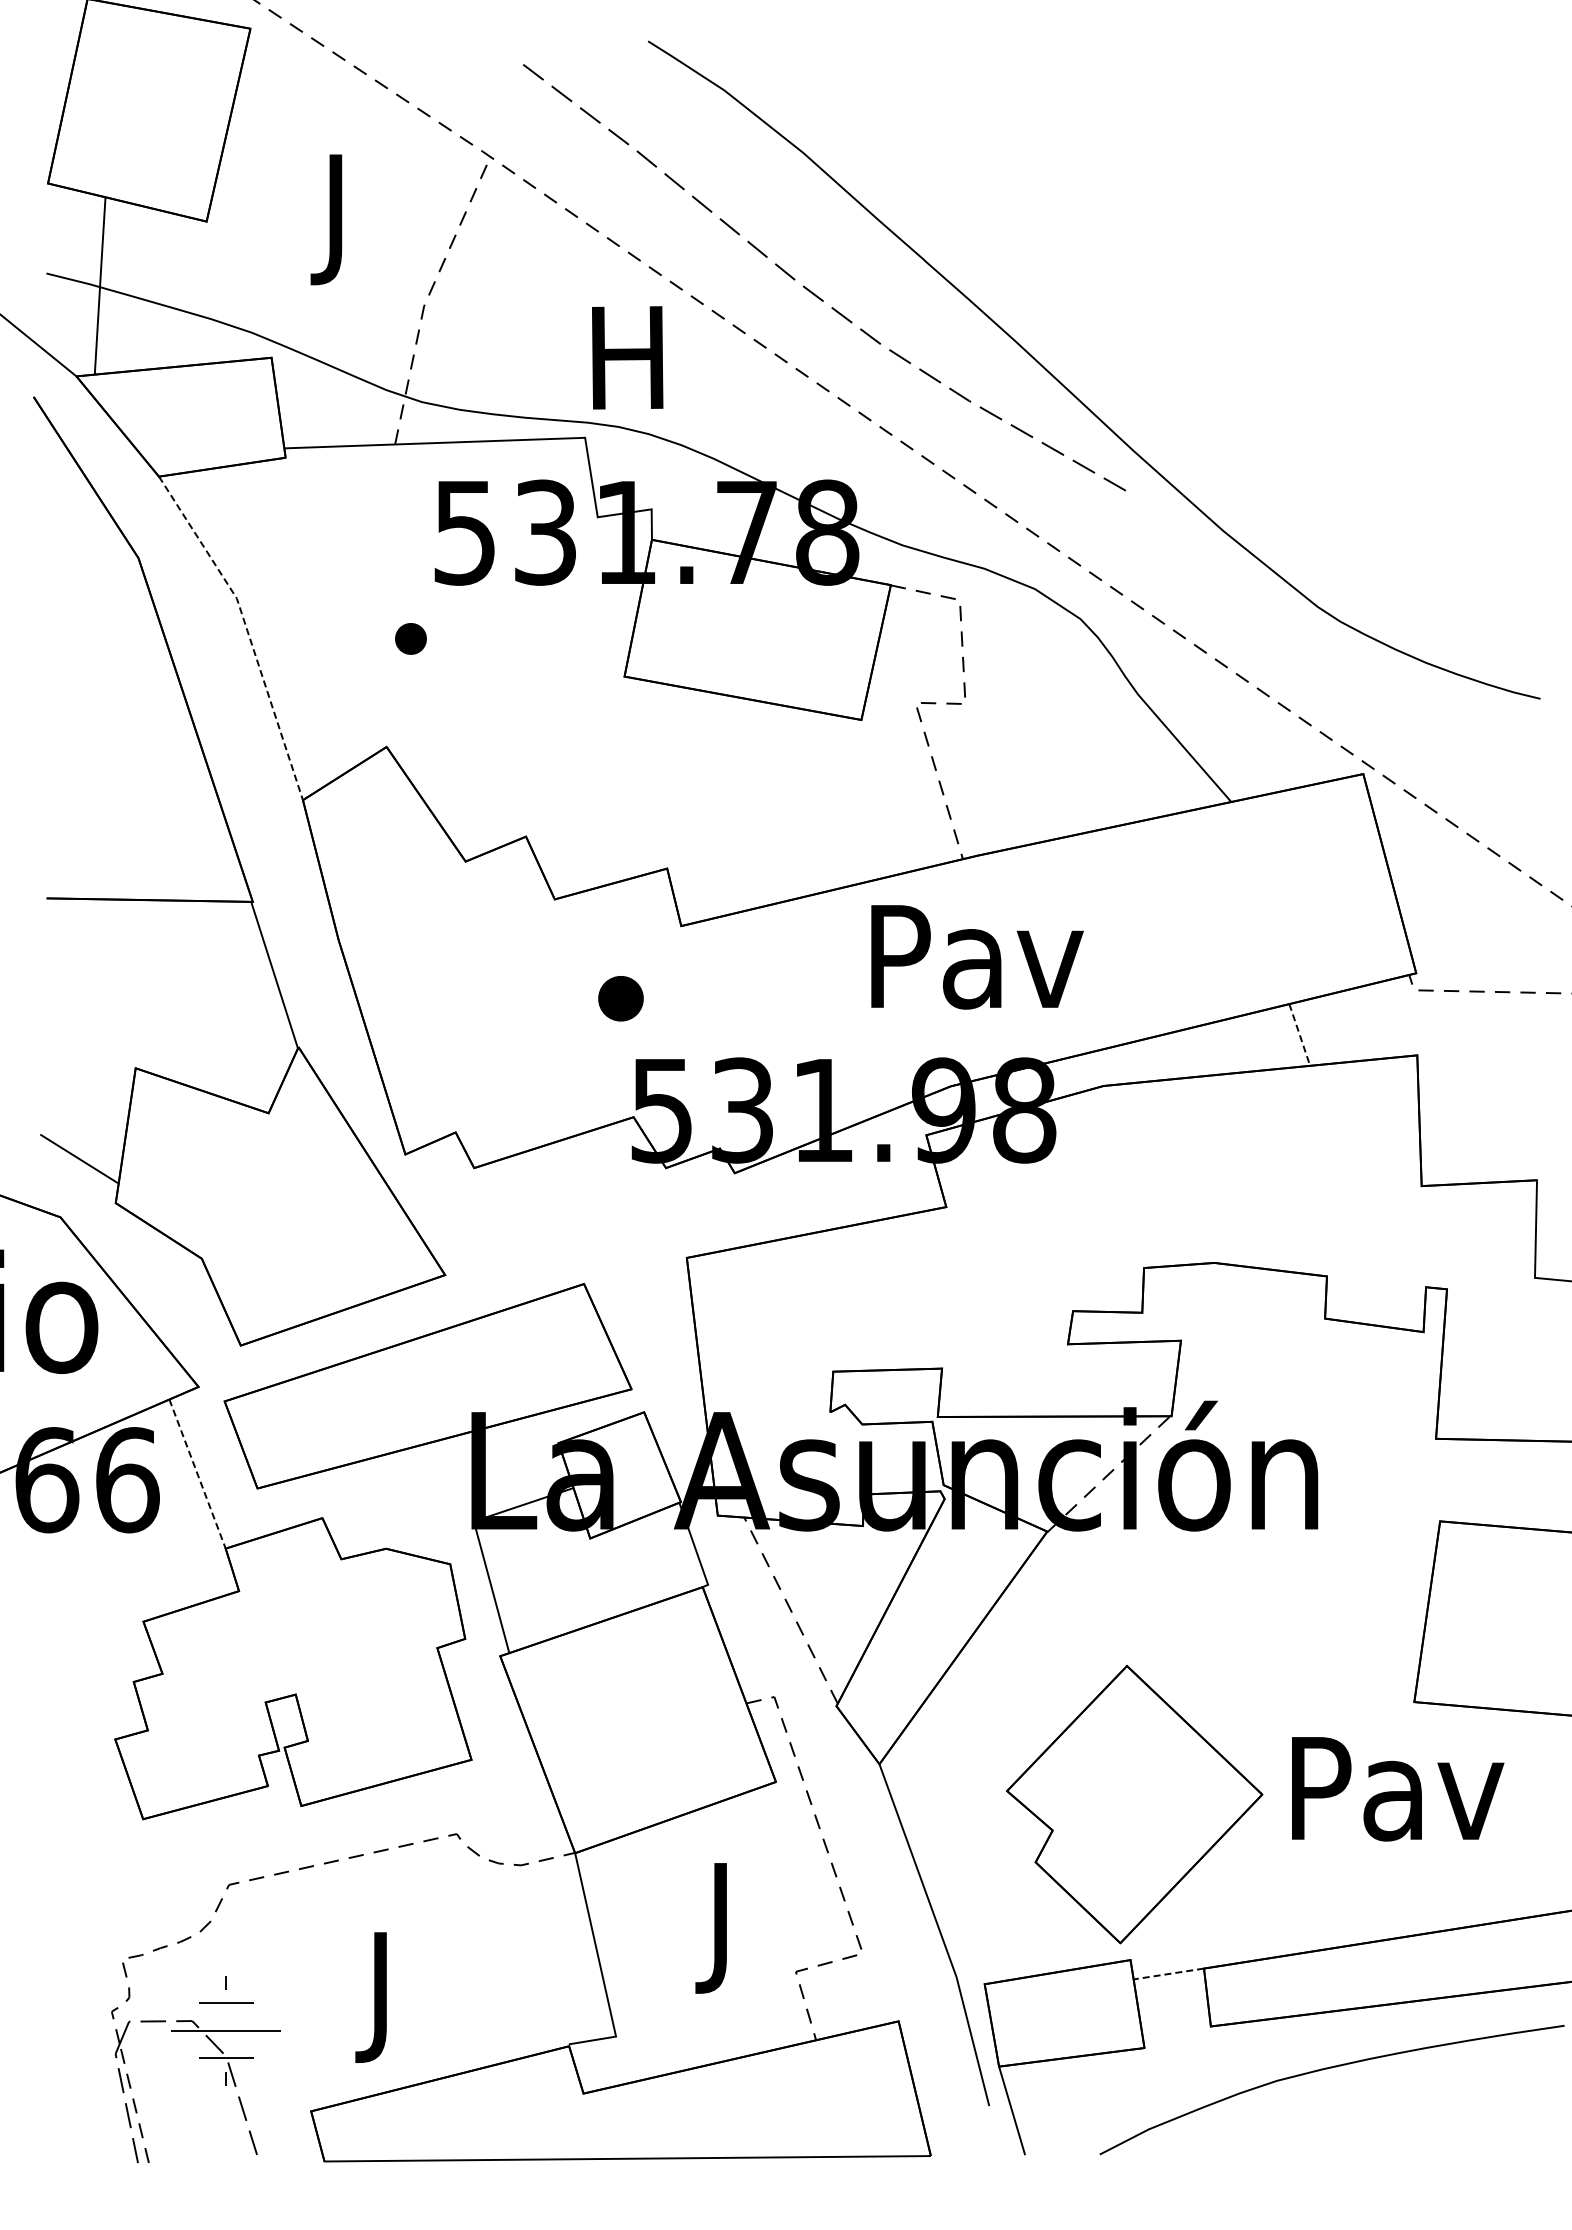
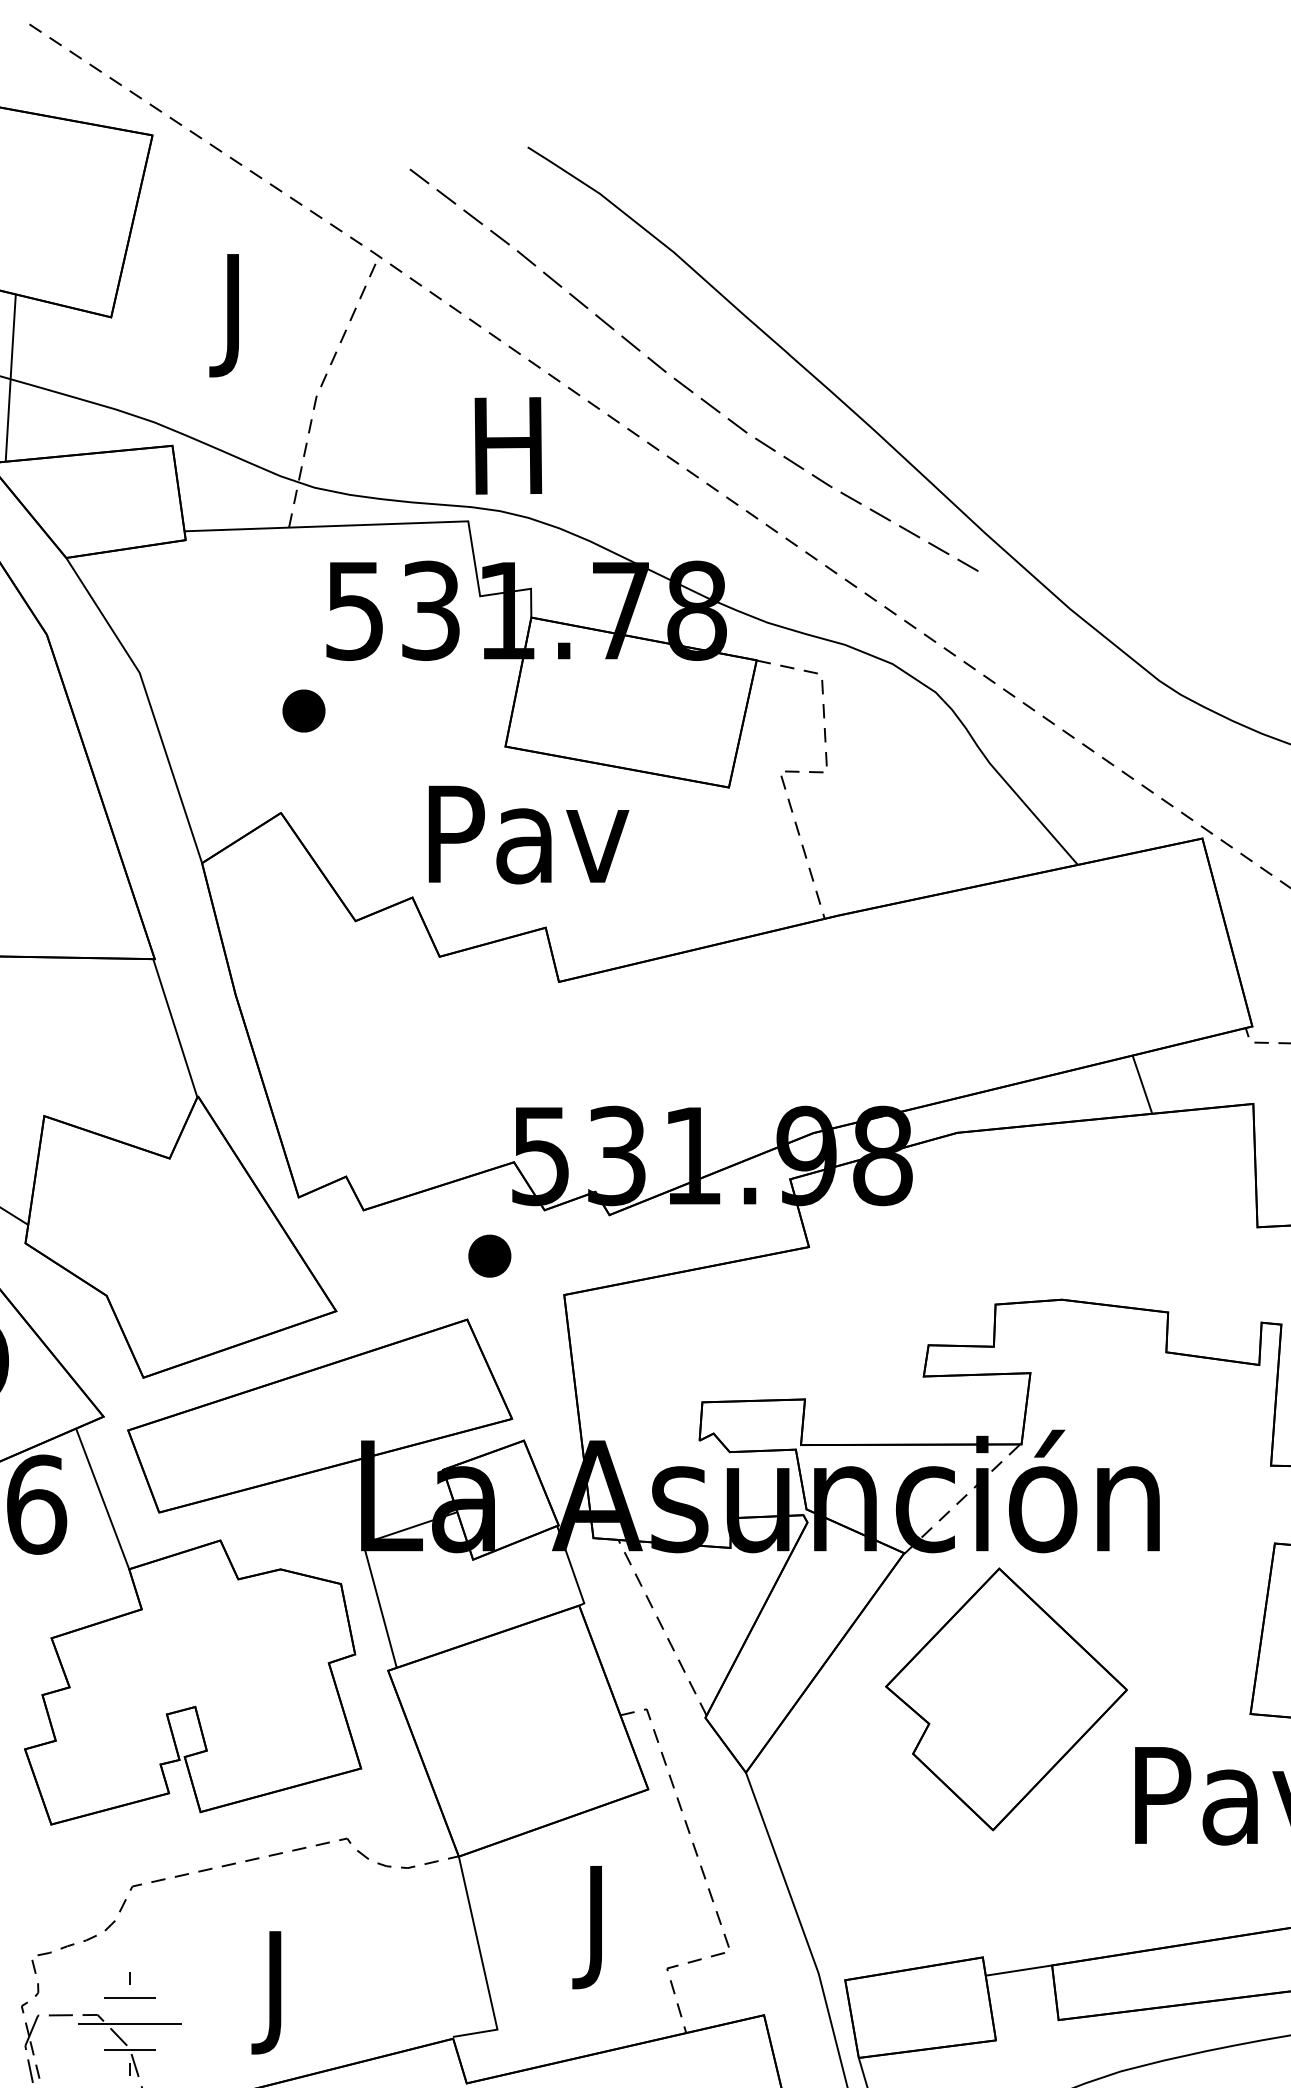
line: (247, 630) -> (149, 703), dashed -> solid
part: (410, 638) -> (303, 710), size x1.43
text: (977, 957) -> (529, 835), moved
part: (620, 998) -> (489, 1255), moved
line: (1299, 1035) -> (1142, 1085), dashed -> solid
line: (197, 1474) -> (102, 1499), dashed -> solid
part: (1134, 1804) -> (1006, 1699), moved
line: (1168, 1974) -> (1018, 1971), dashed -> solid

